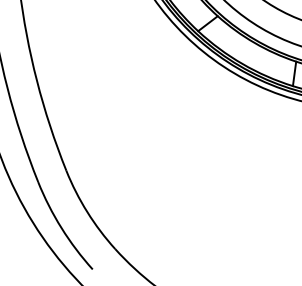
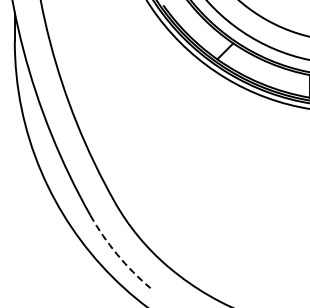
arc: (61, 228) -> (117, 254), solid -> dashed

